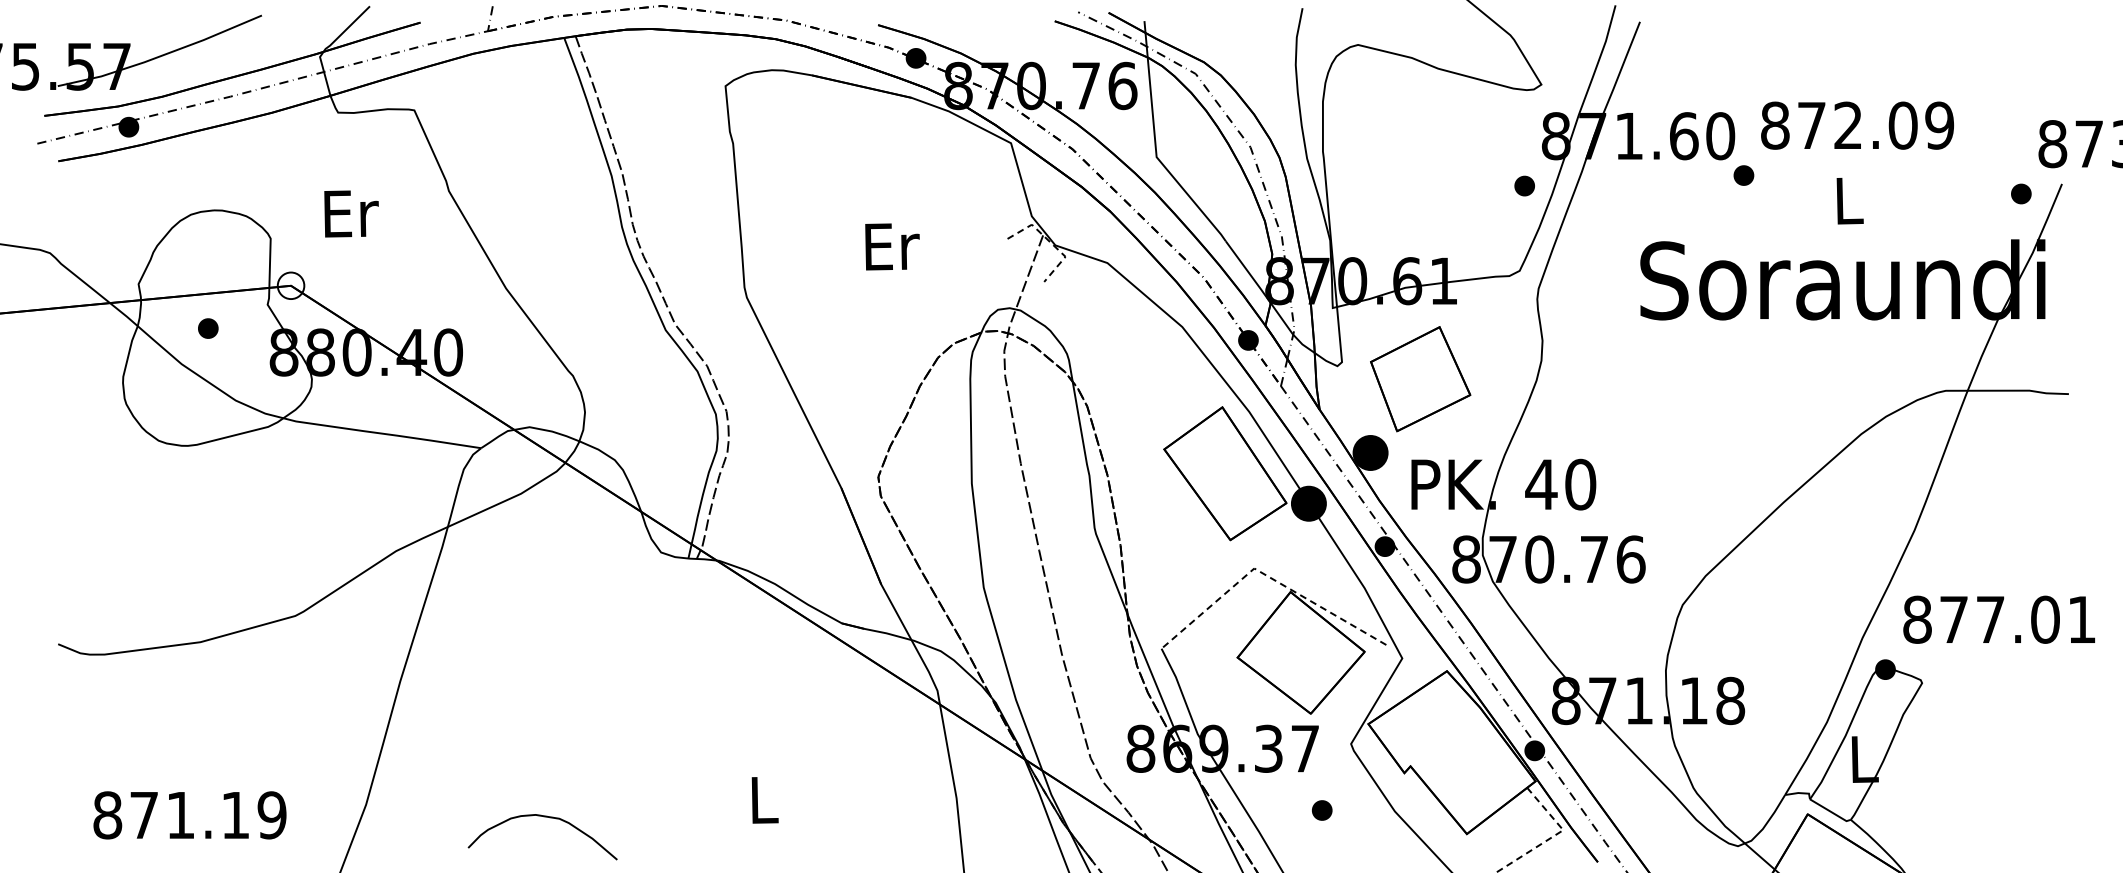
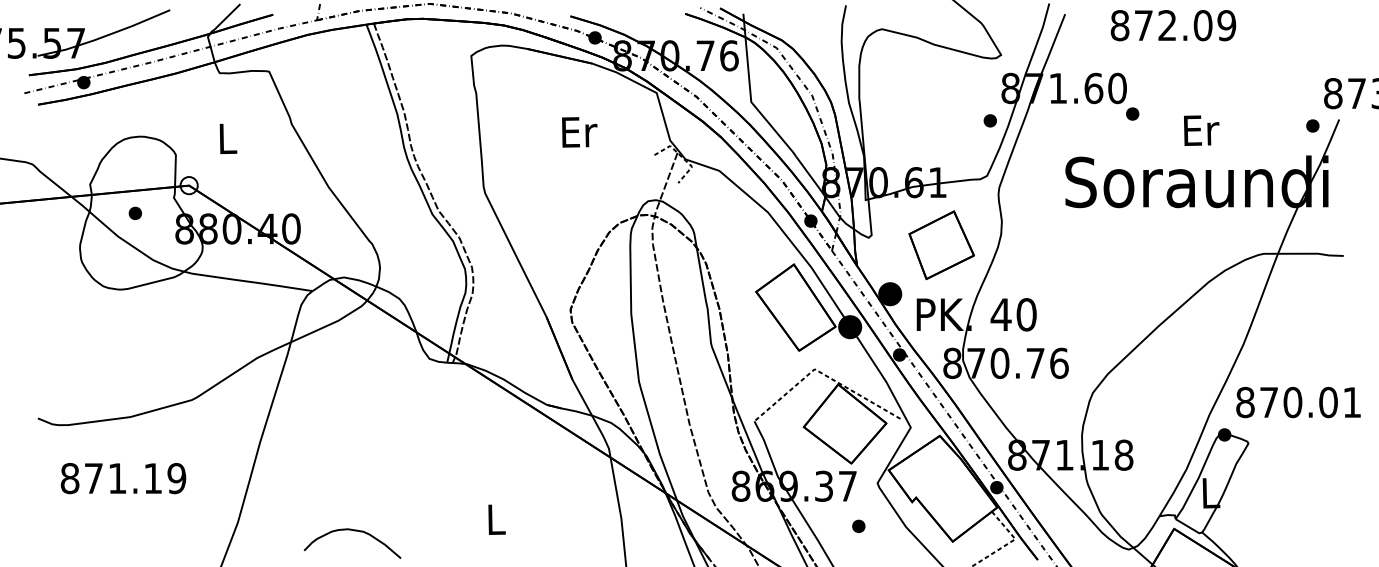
text: (1857, 125) -> (1173, 25), moved
text: (1849, 200) -> (1201, 130), L -> Er
text: (351, 213) -> (228, 138), Er -> L
text: (892, 247) -> (579, 132), moved
part: (1420, 379) -> (941, 245), moved
text: (1989, 619) -> (1292, 402), 877.01 -> 870.01
text: (189, 815) -> (123, 478), moved

